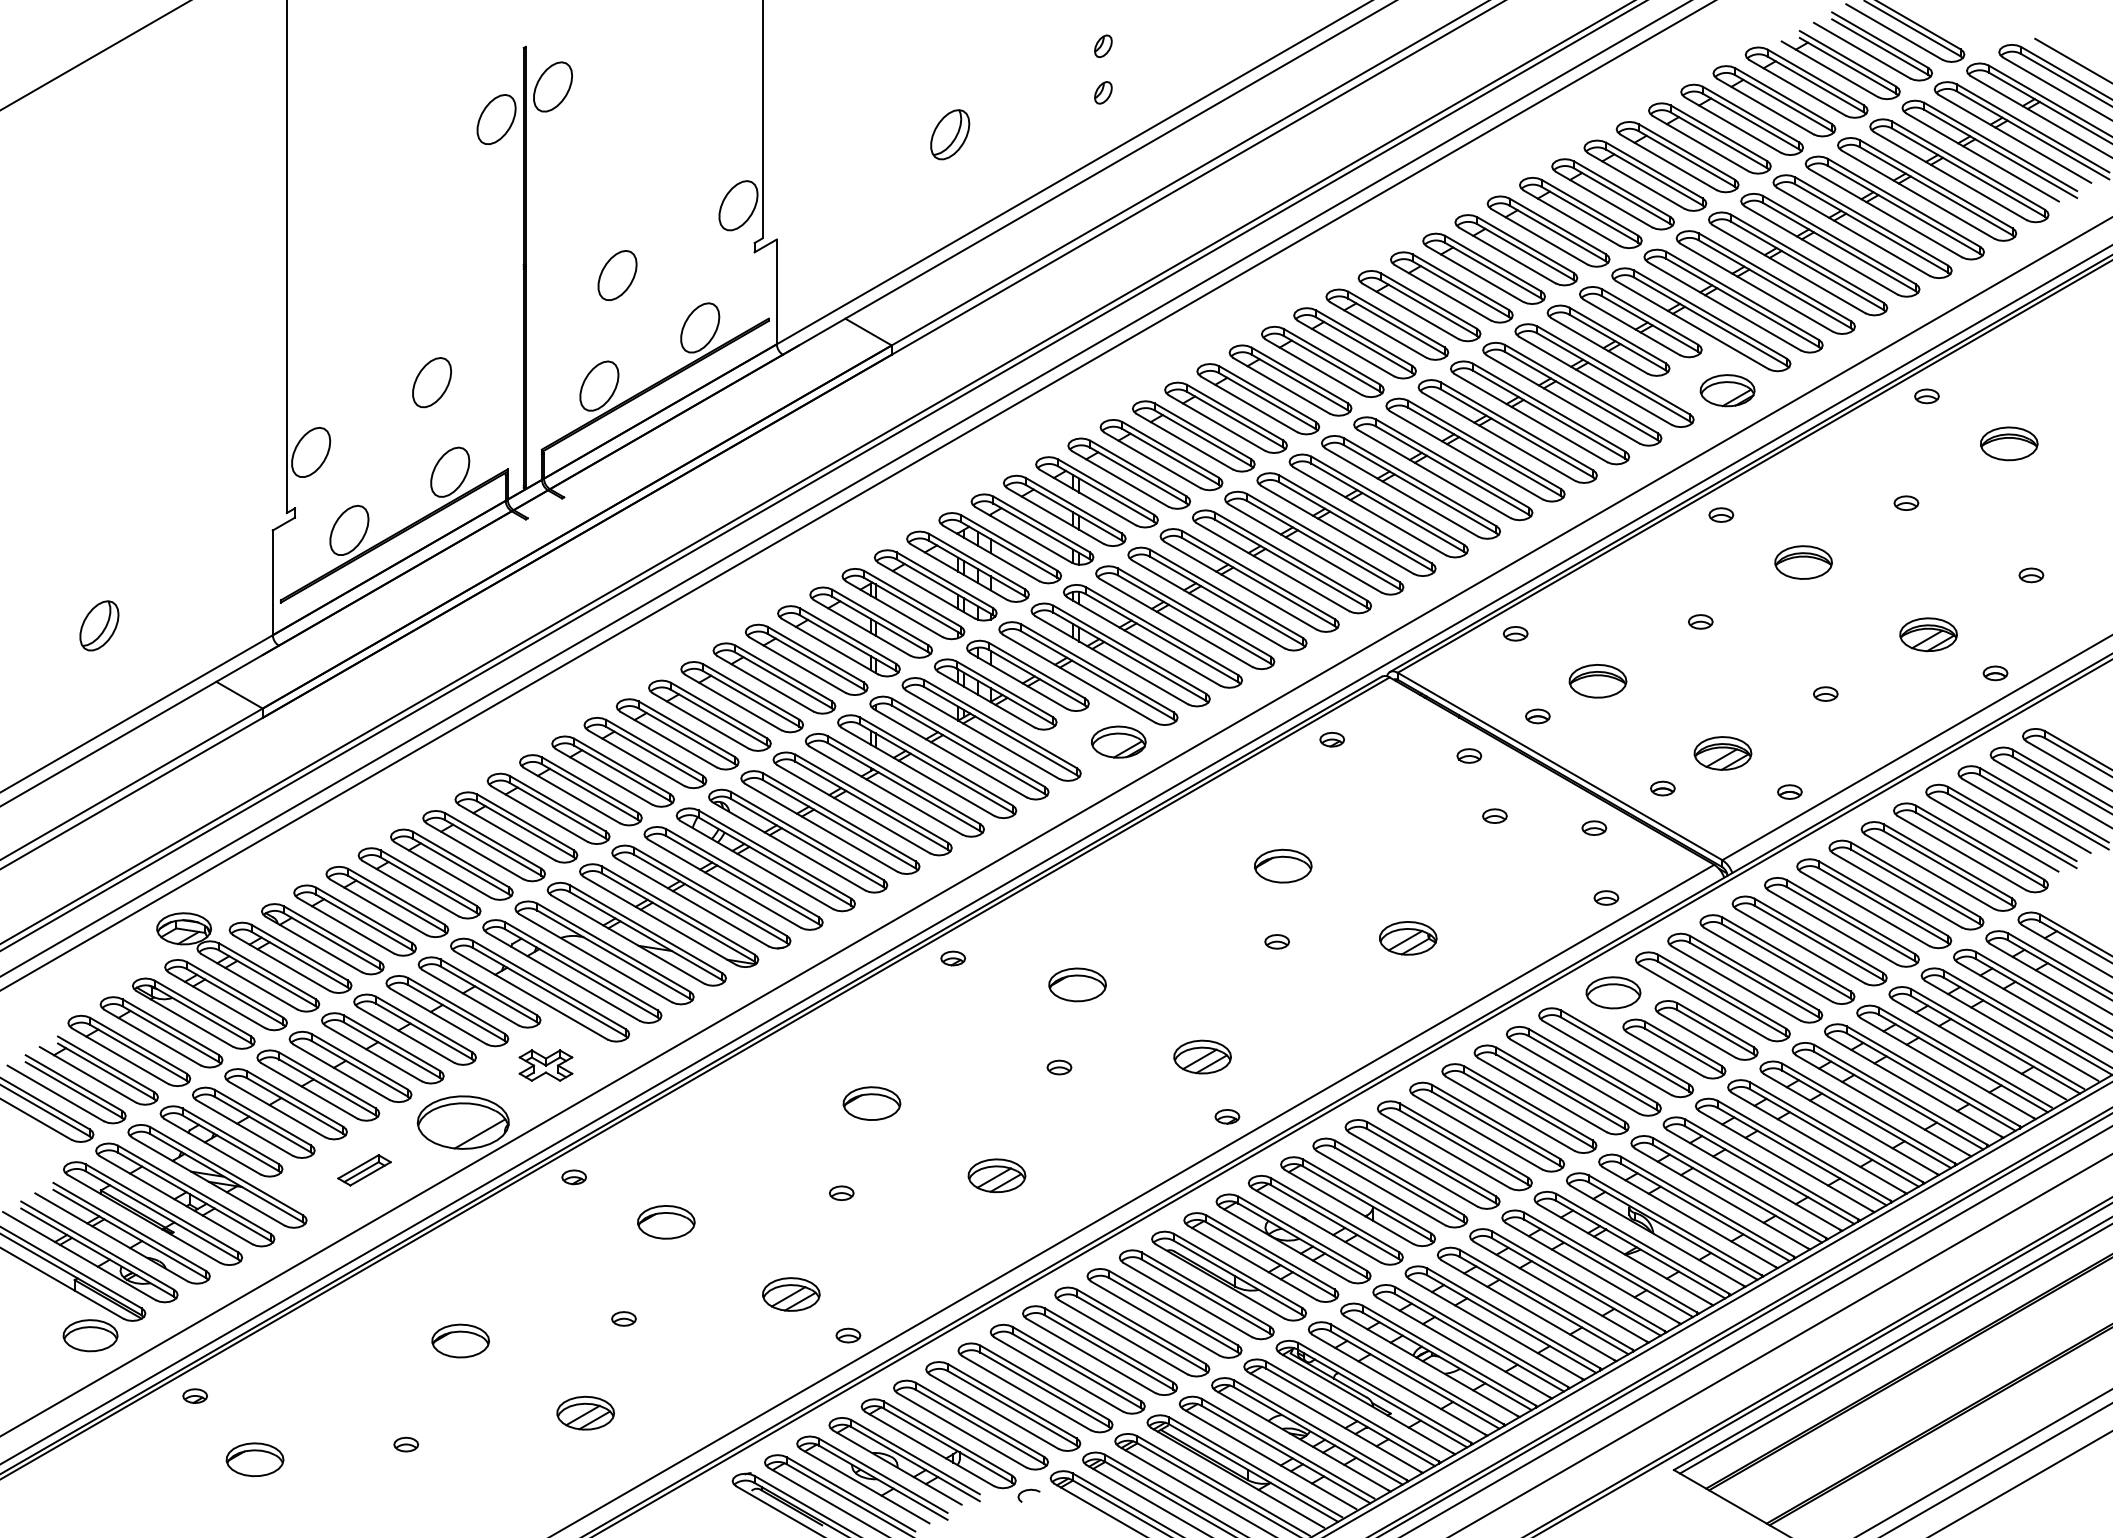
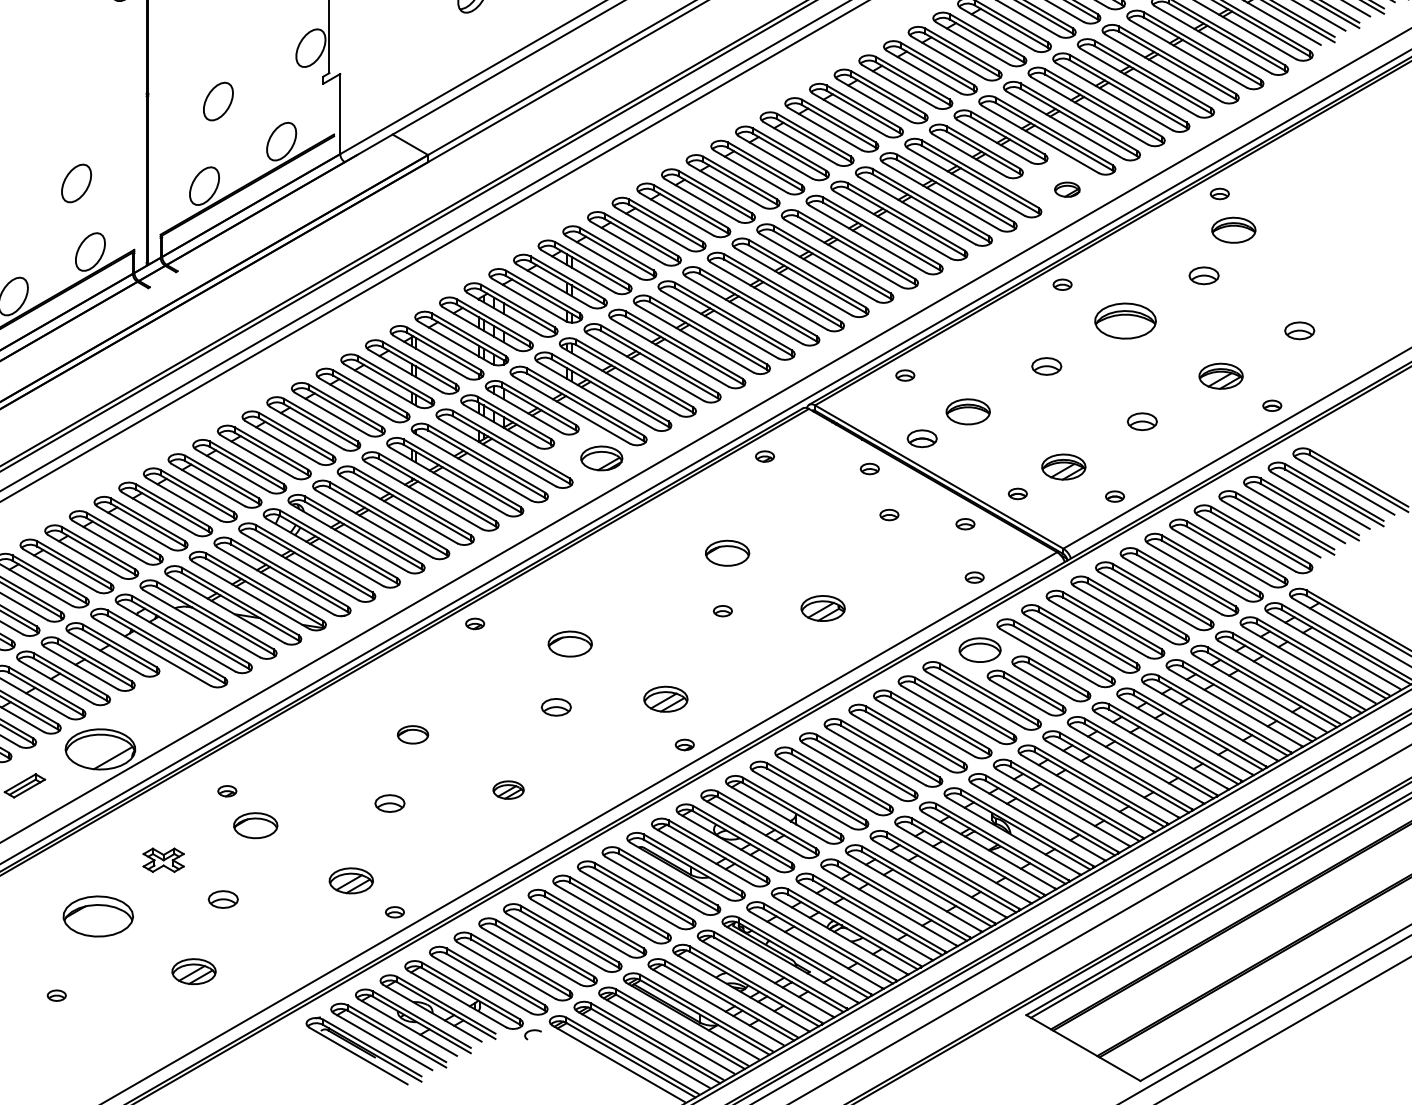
part: (1727, 390) -> (1067, 189), size x0.6
part: (2009, 443) -> (1234, 230), moved
part: (1906, 502) -> (1204, 275), size x1.6
part: (1803, 562) -> (1125, 321), size x1.4
part: (2031, 575) -> (1299, 330), size x1.6
part: (1700, 621) -> (1046, 366), size x1.6
part: (1825, 693) -> (1142, 421), size x1.6
part: (1537, 716) -> (922, 438), size x1.6
part: (545, 1065) -> (163, 860), moved
part: (1059, 1067) -> (556, 707), size x1.6
part: (871, 1103) -> (412, 734), size x0.7
part: (996, 1175) -> (508, 789), size x0.7
part: (573, 1177) -> (226, 791), moved
part: (841, 1192) -> (389, 802), size x1.6
part: (623, 1318) -> (222, 899), size x1.6
part: (460, 1340) -> (98, 916), size x1.6

